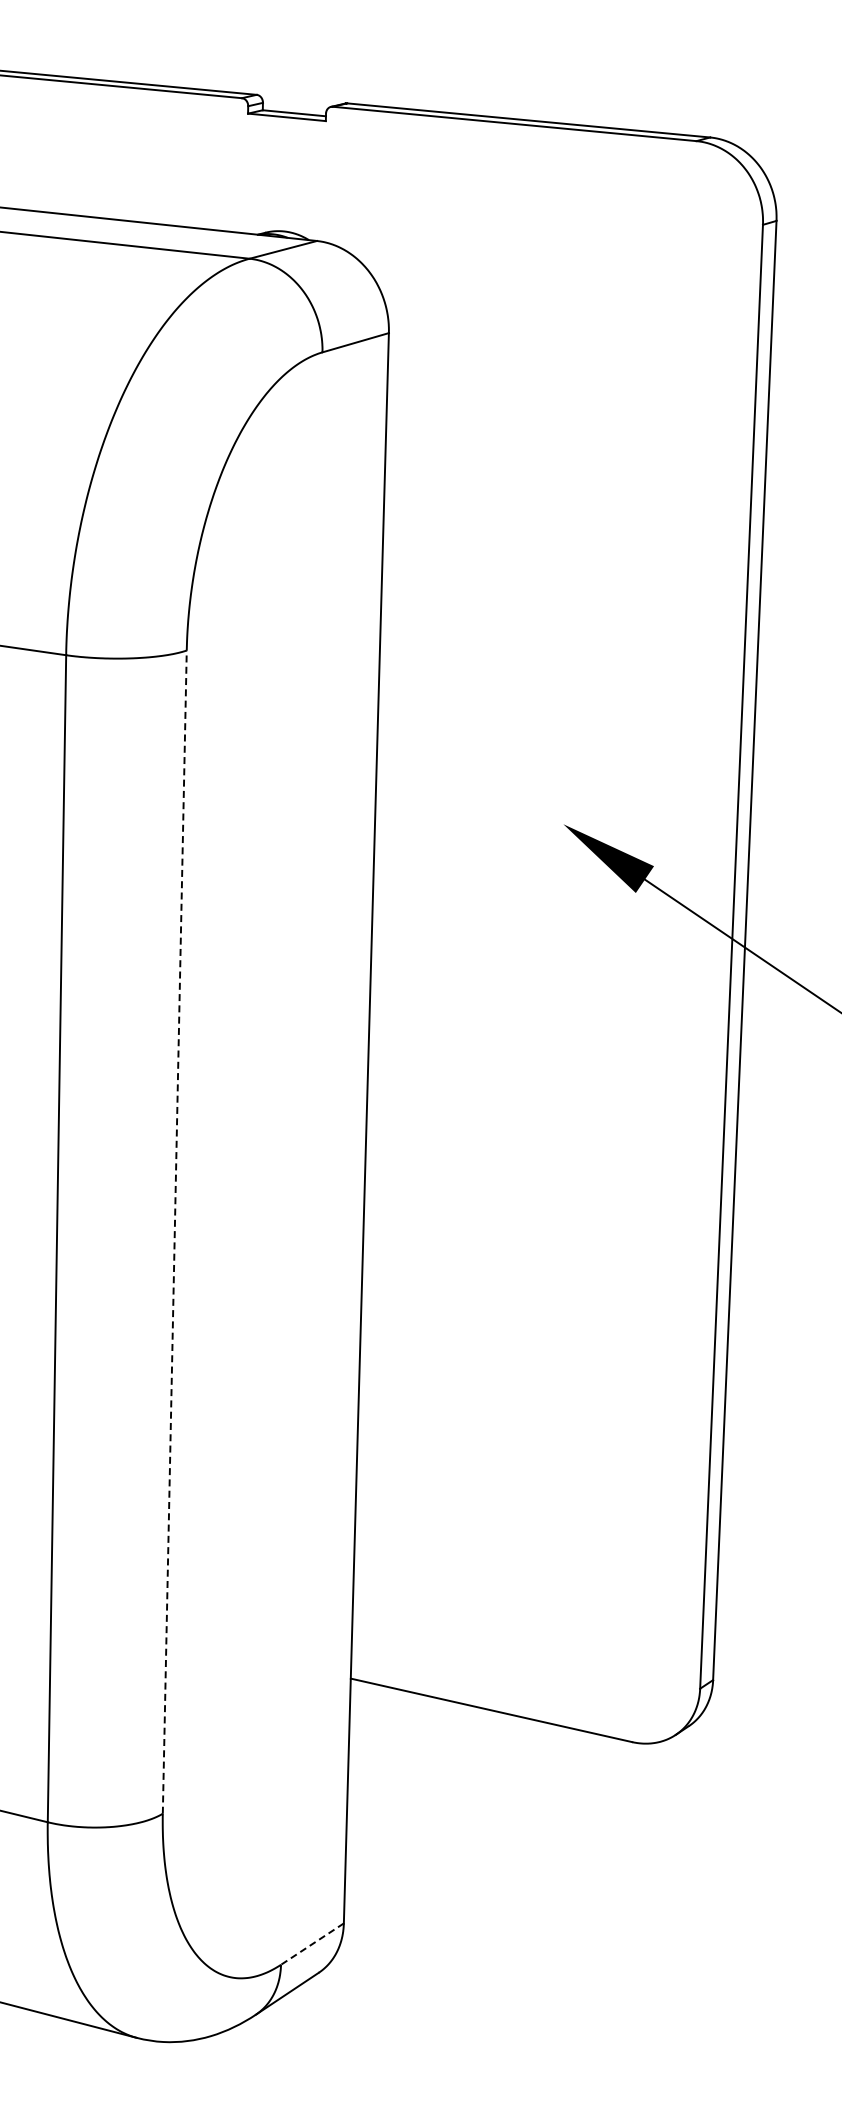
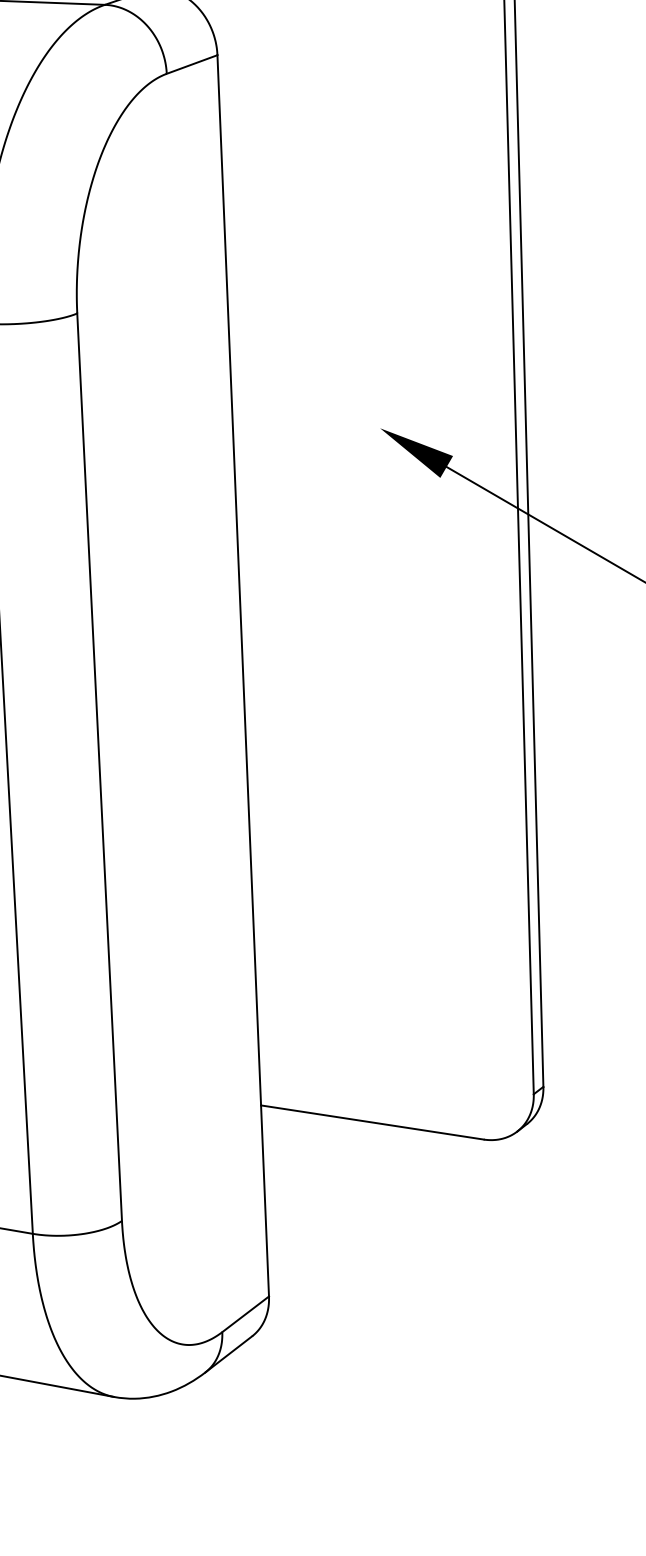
line: (174, 1232) -> (99, 767), dashed -> solid
line: (312, 1944) -> (245, 1314), dashed -> solid

